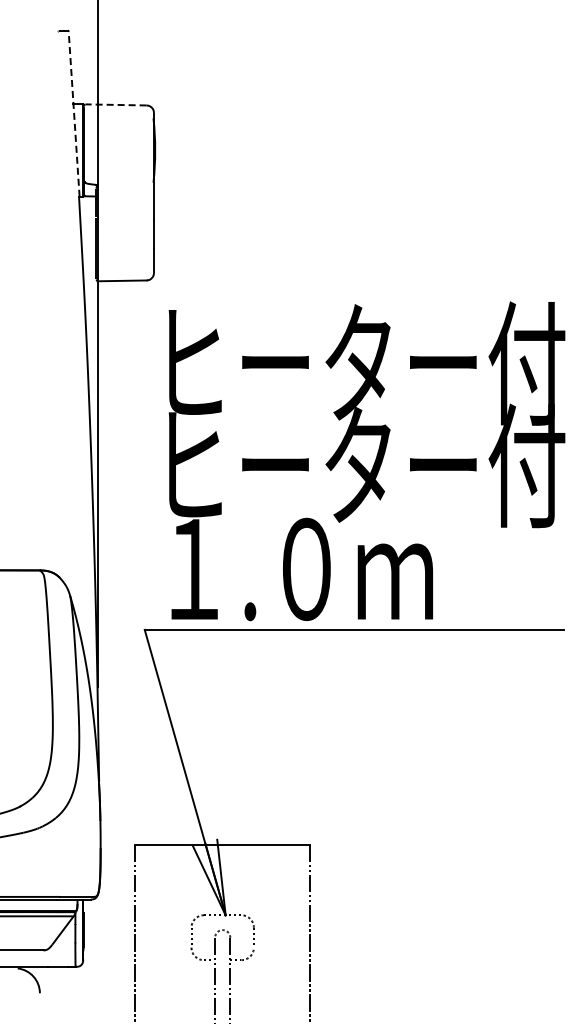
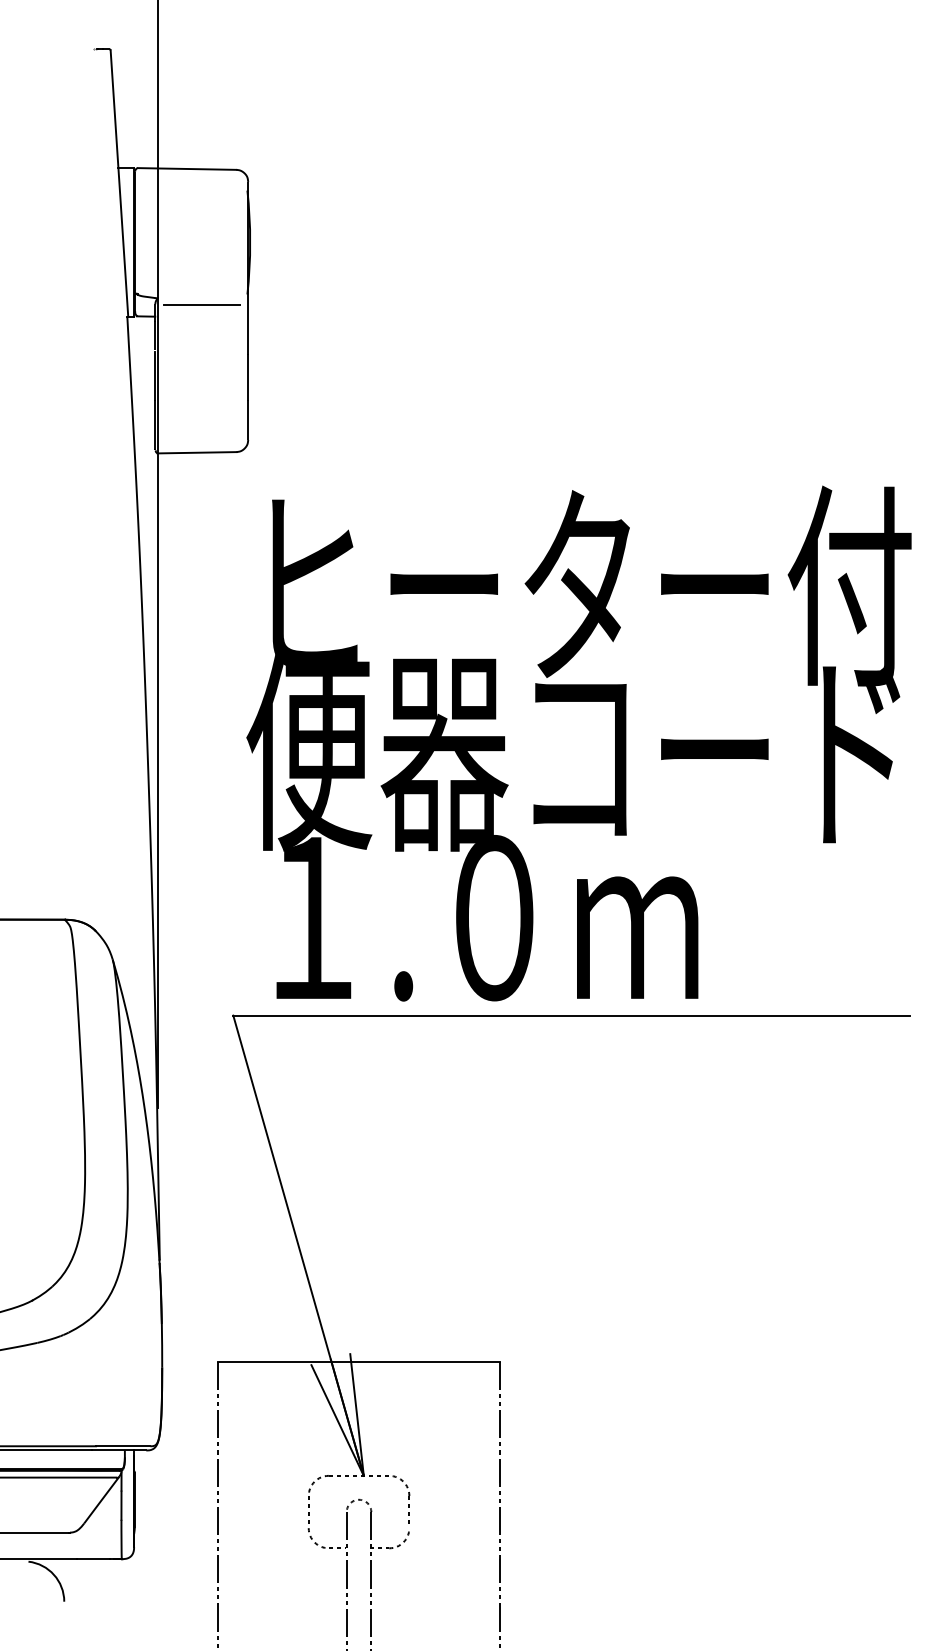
line: (116, 104) -> (187, 168), dashed -> solid
line: (74, 114) -> (120, 184), dashed -> solid
line: (124, 189) -> (200, 305), added
text: (358, 465) -> (578, 750), ヒーター付 -> 便器コード

